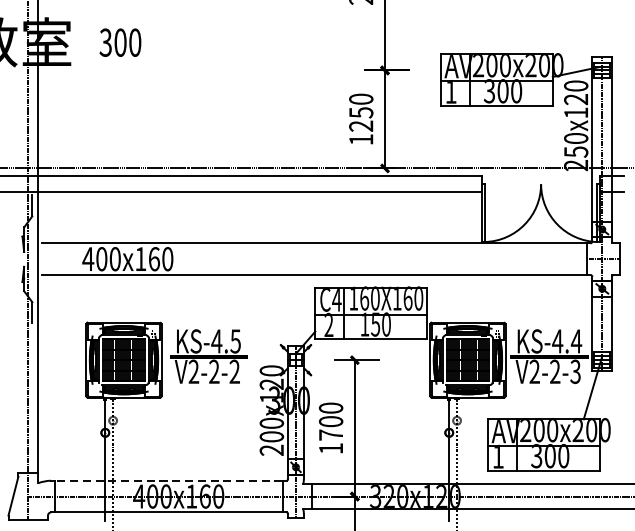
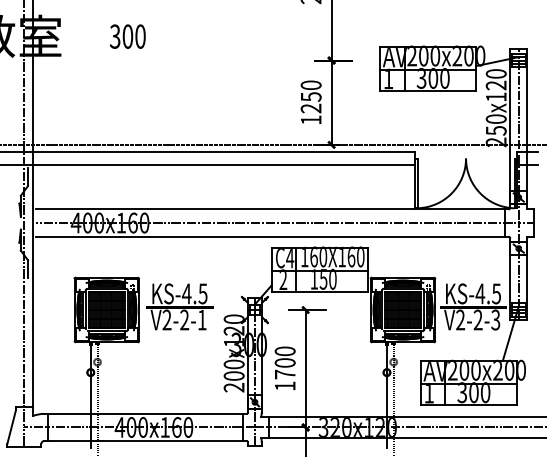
text: (120, 42) -> (127, 36), moved
line: (314, 259) -> (270, 223), added
text: (576, 340) -> (496, 293), KS-4.4 -> KS-4.5
text: (233, 371) -> (201, 319), V2-2-2 -> V2-2-1
line: (168, 480) -> (145, 413), dashed -> solid

